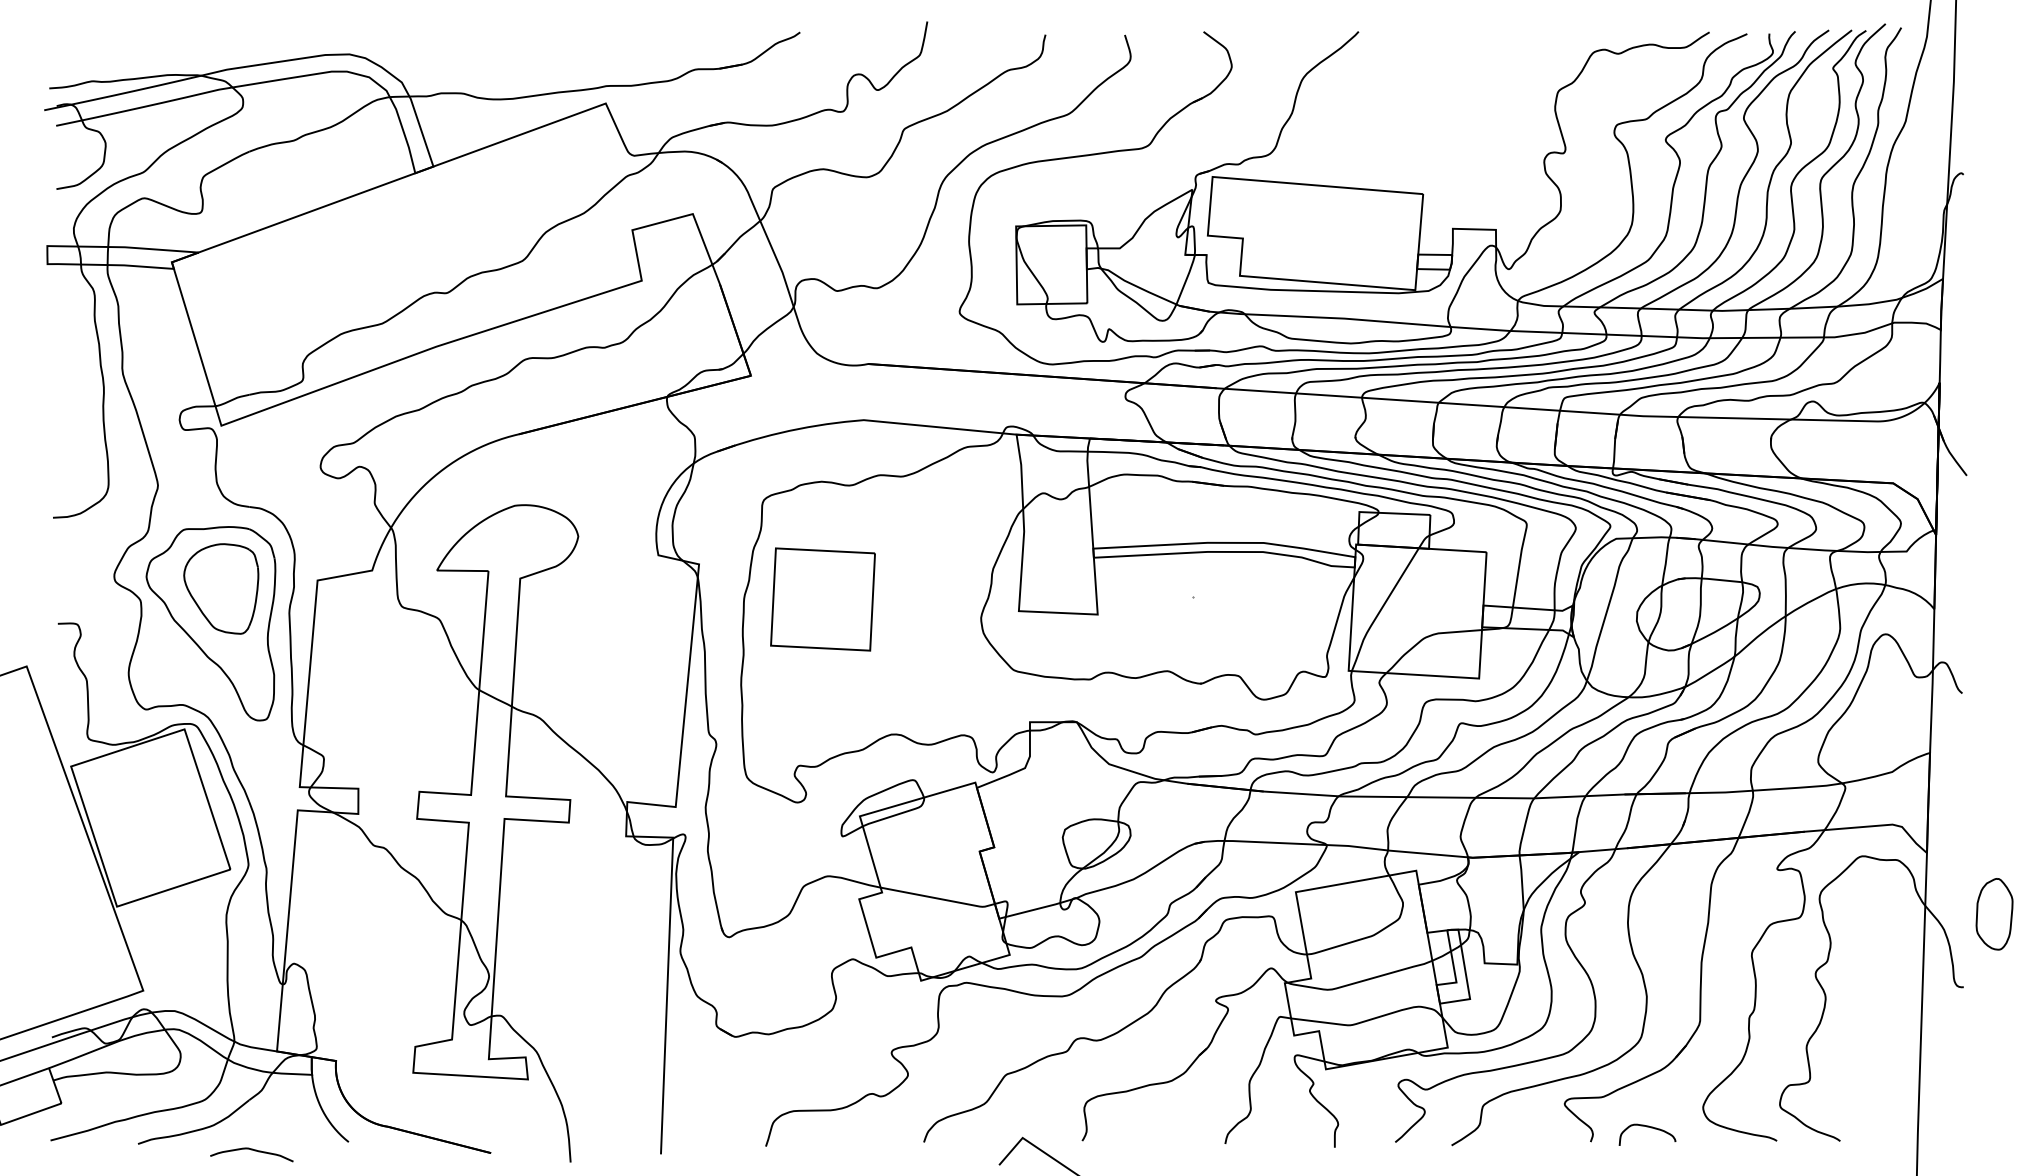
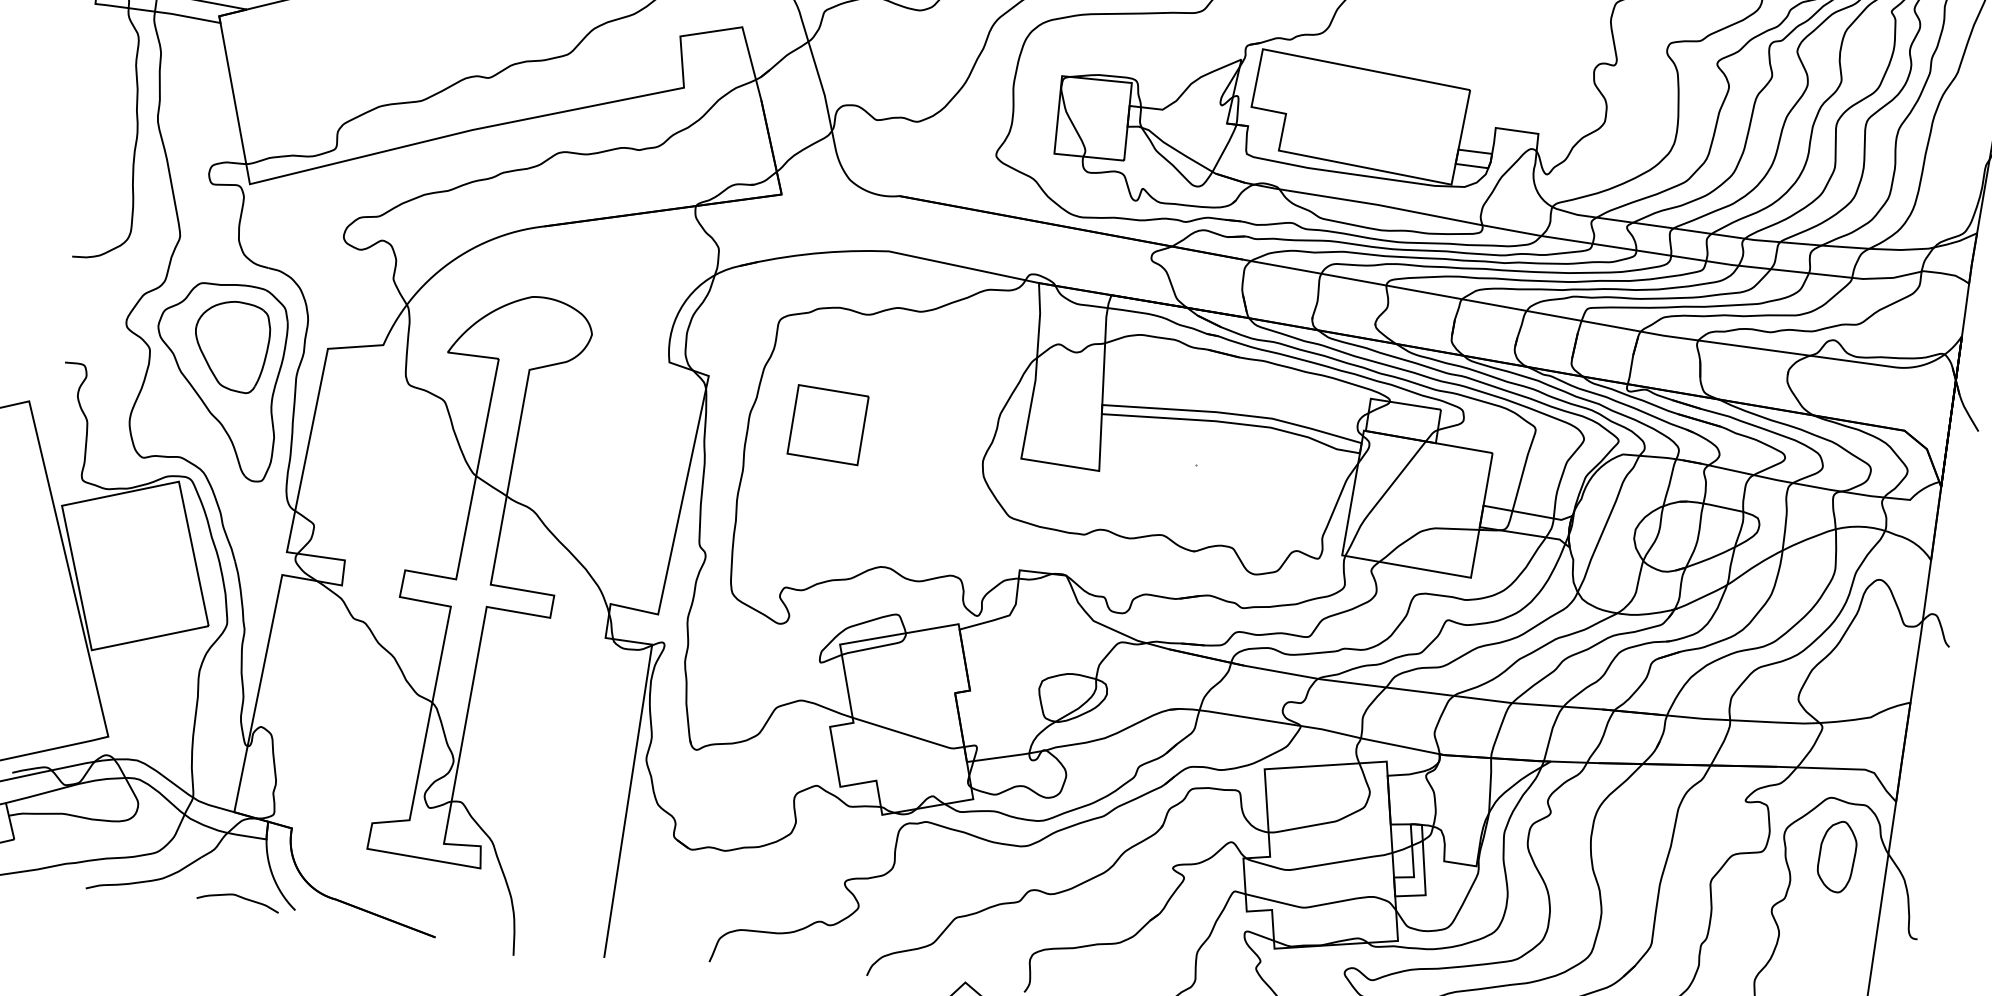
part: (823, 599) -> (828, 425), size x0.71
part: (1994, 914) -> (1837, 856), moved
curve: (251, 1150) -> (238, 897), moved

